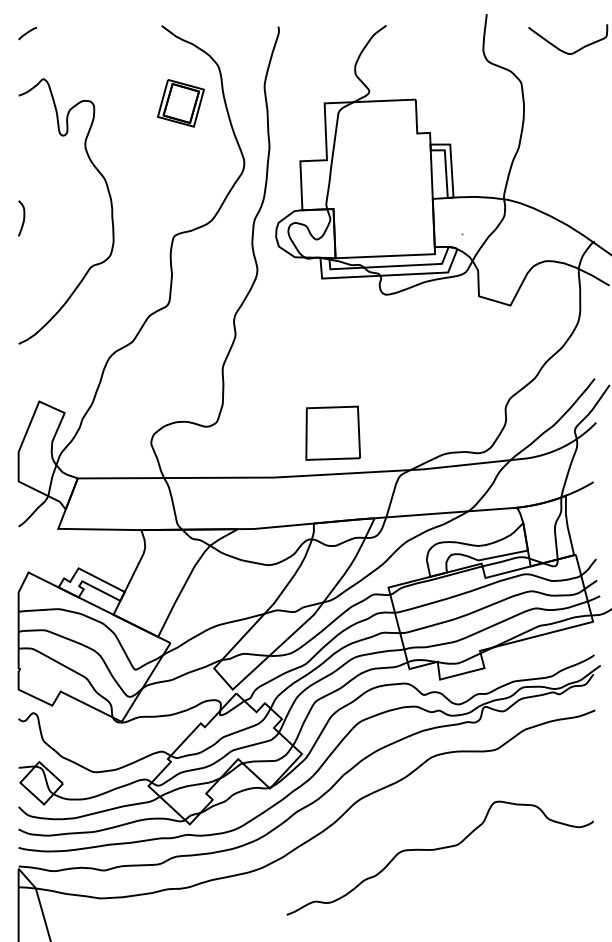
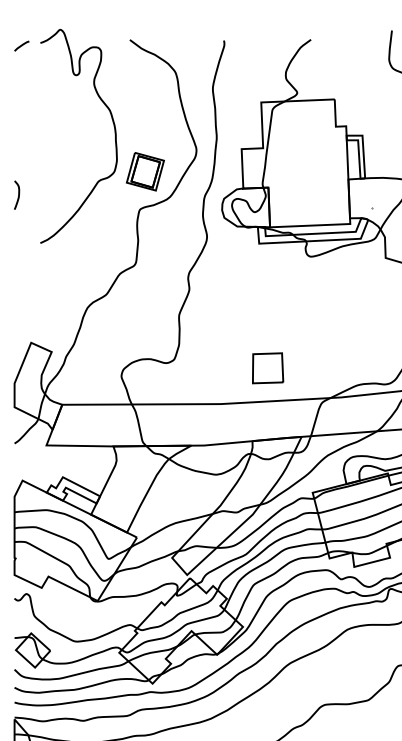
part: (180, 103) -> (145, 171), moved
curve: (110, 205) -> (114, 131), moved
part: (332, 432) -> (267, 367), size x0.7

